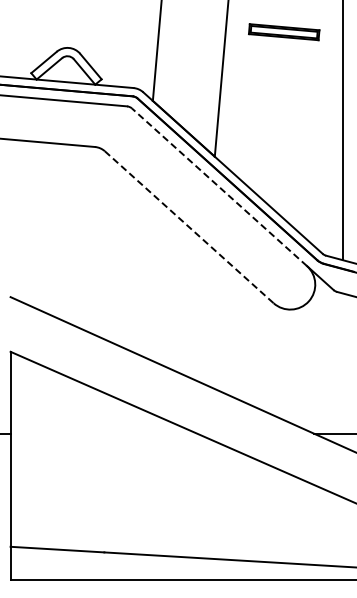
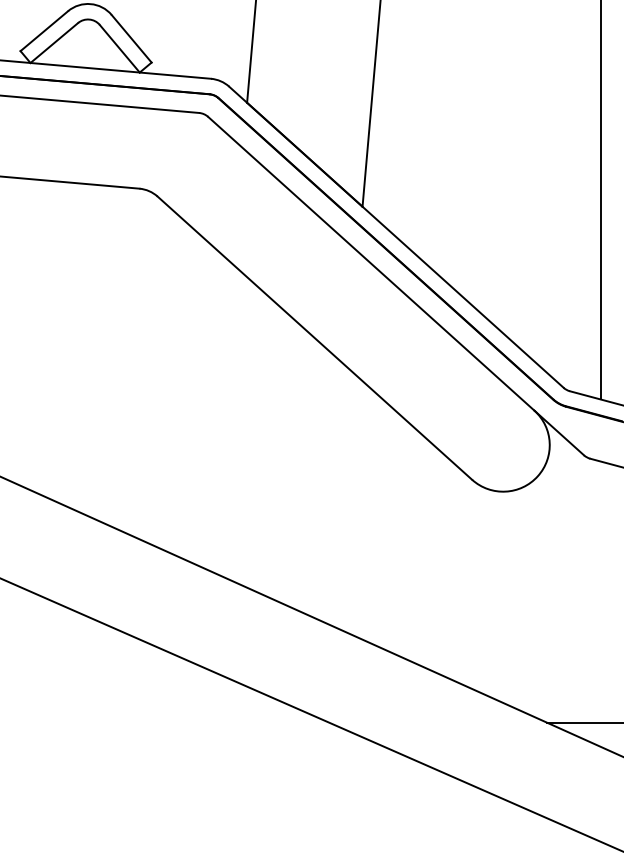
line: (219, 187) -> (371, 264), dashed -> solid
line: (189, 227) -> (315, 338), dashed -> solid

